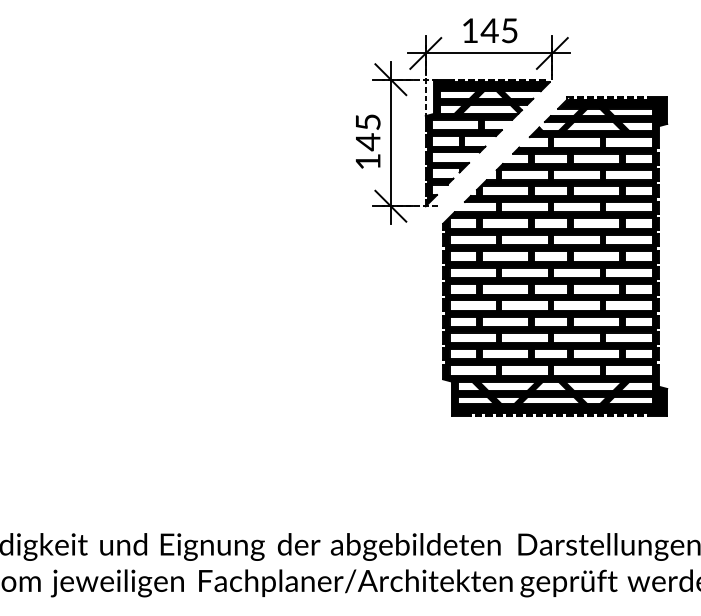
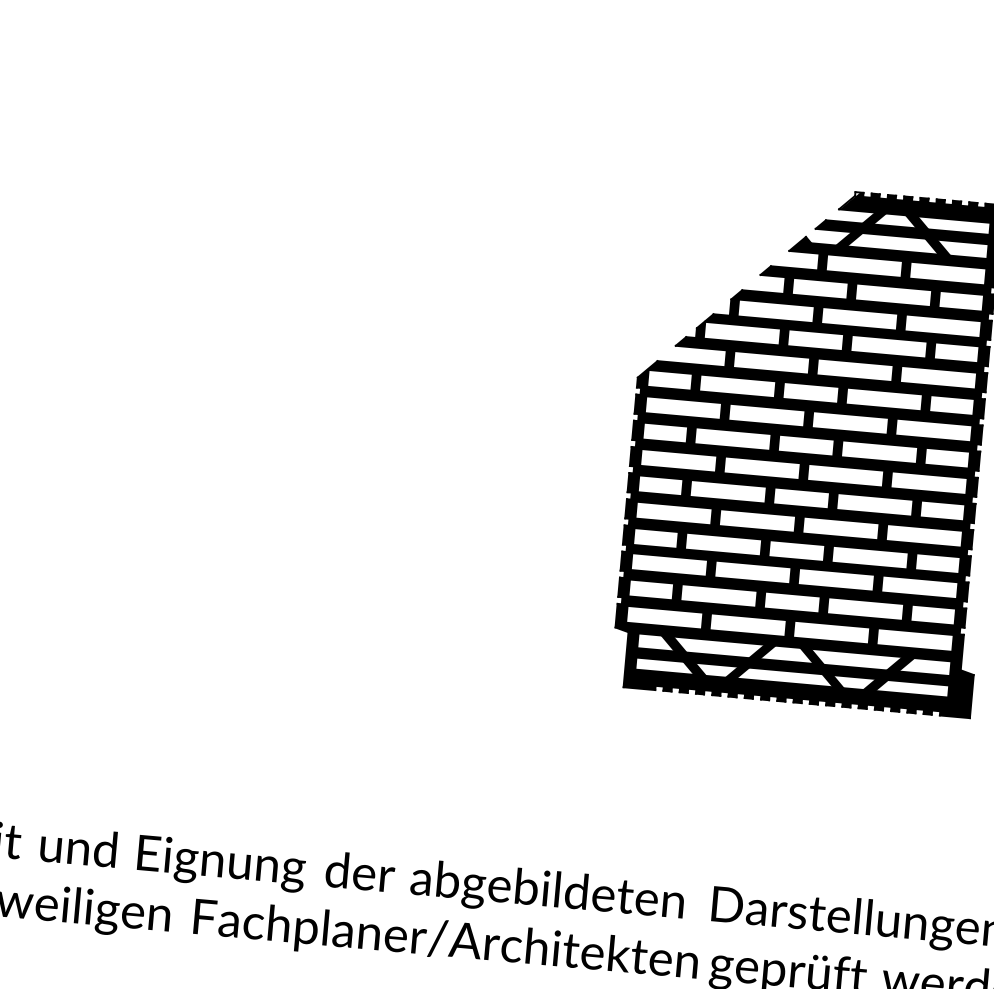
part: (463, 121) -> (685, 216), removed

